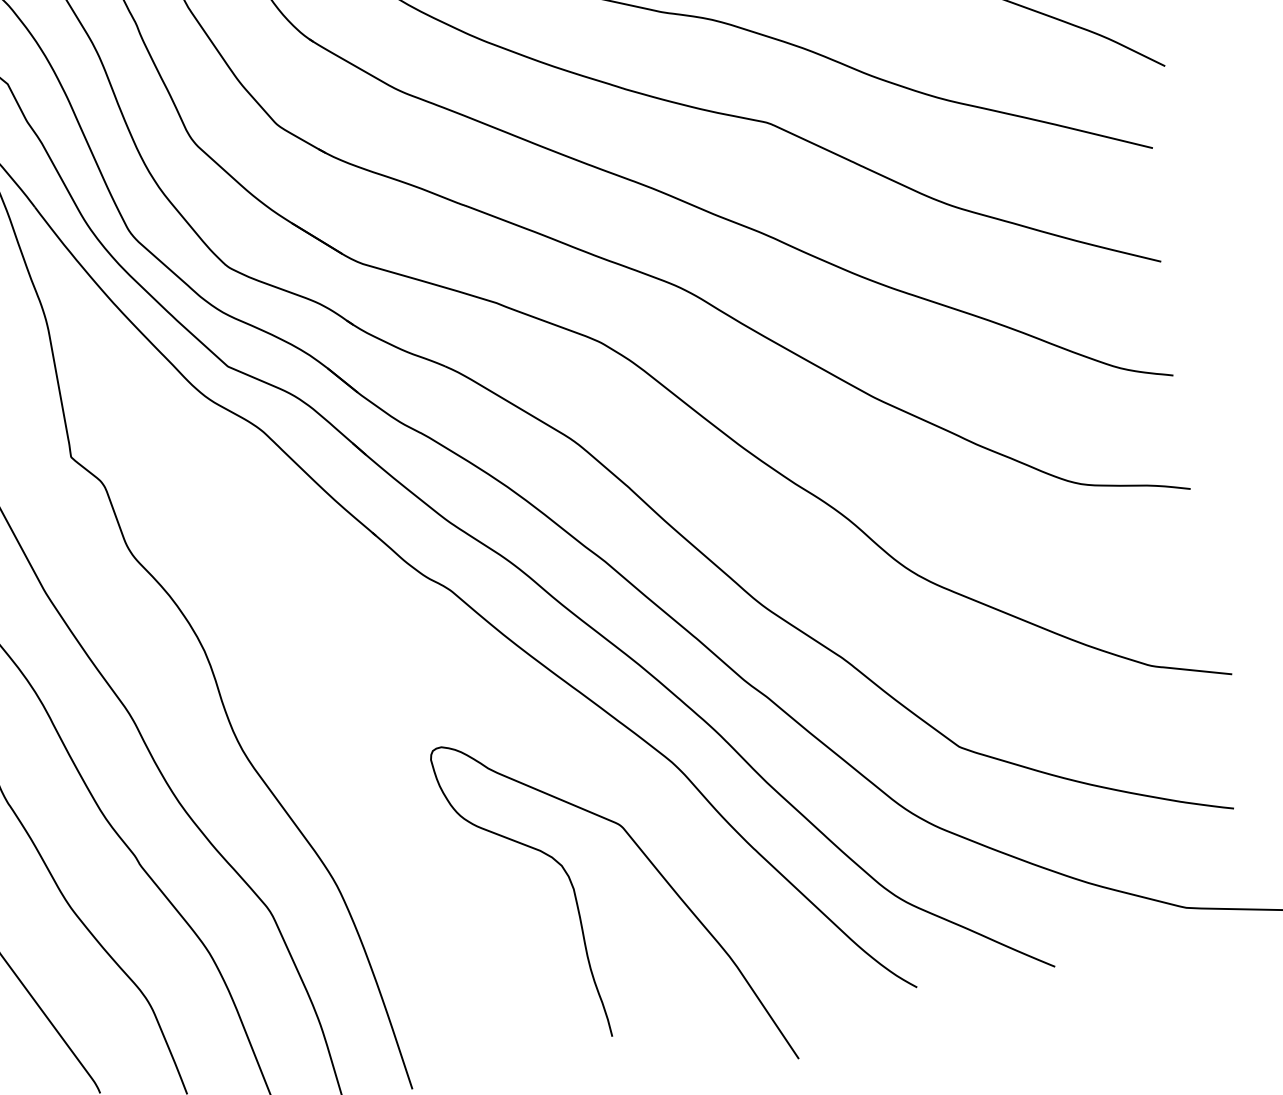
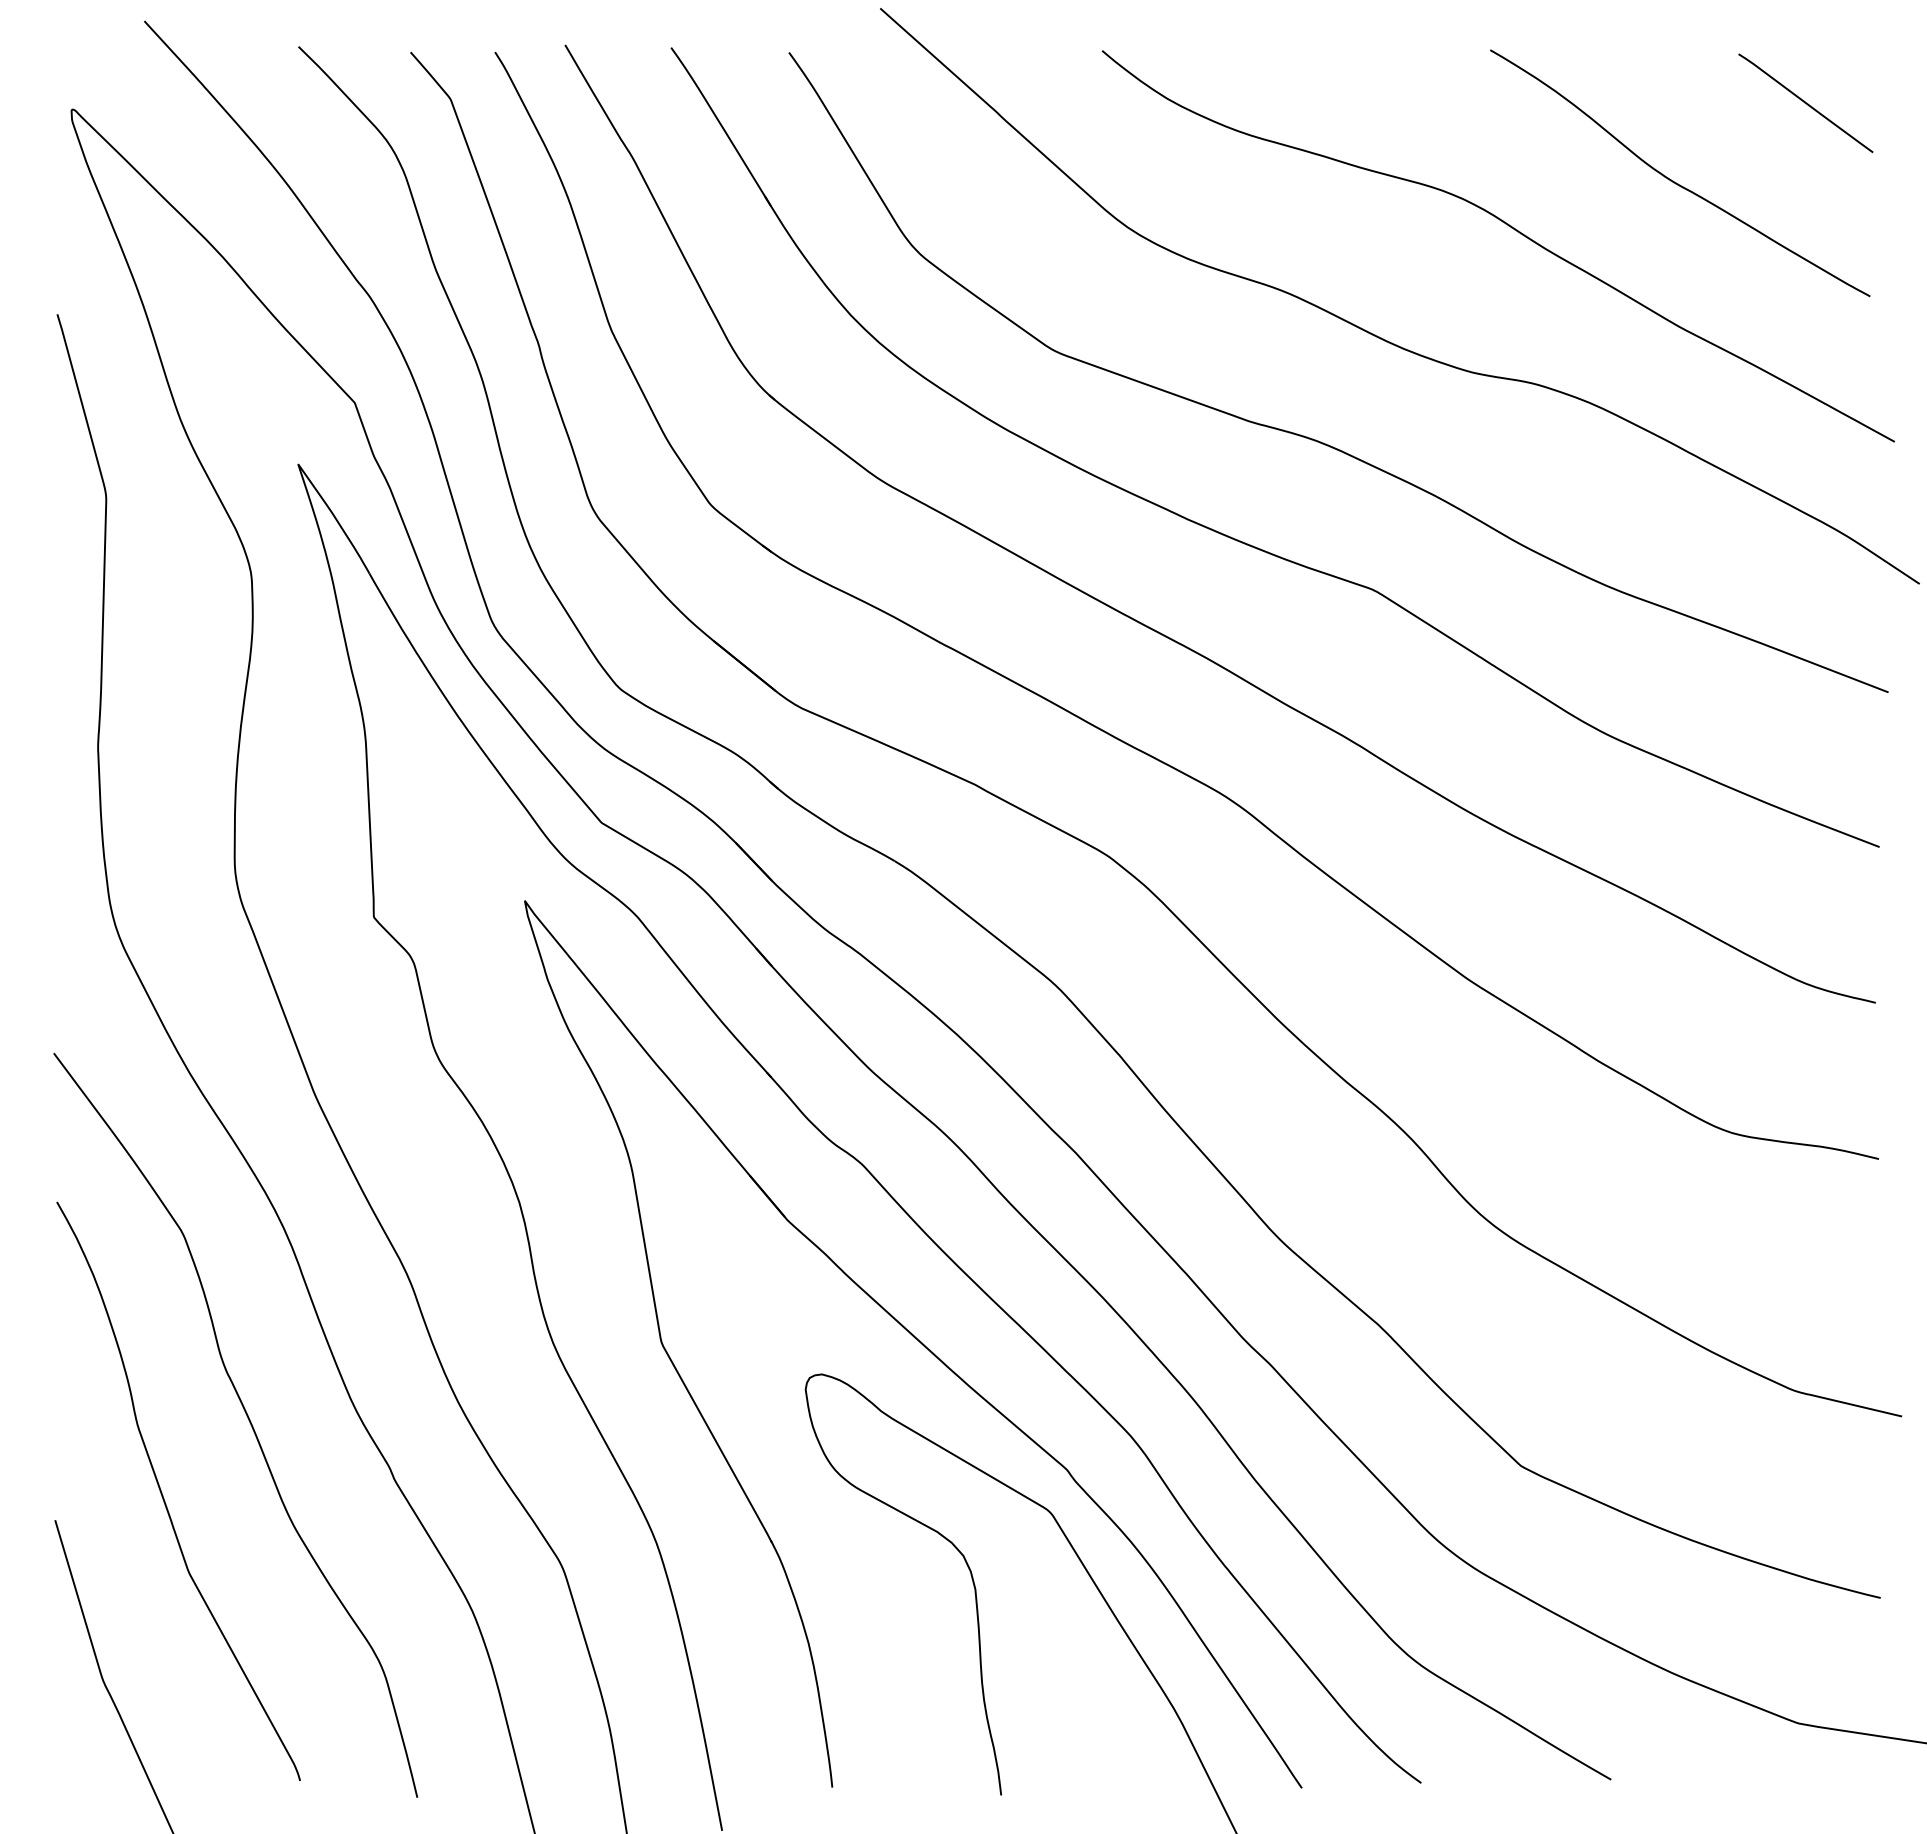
part: (505, 716) -> (913, 1344), added

